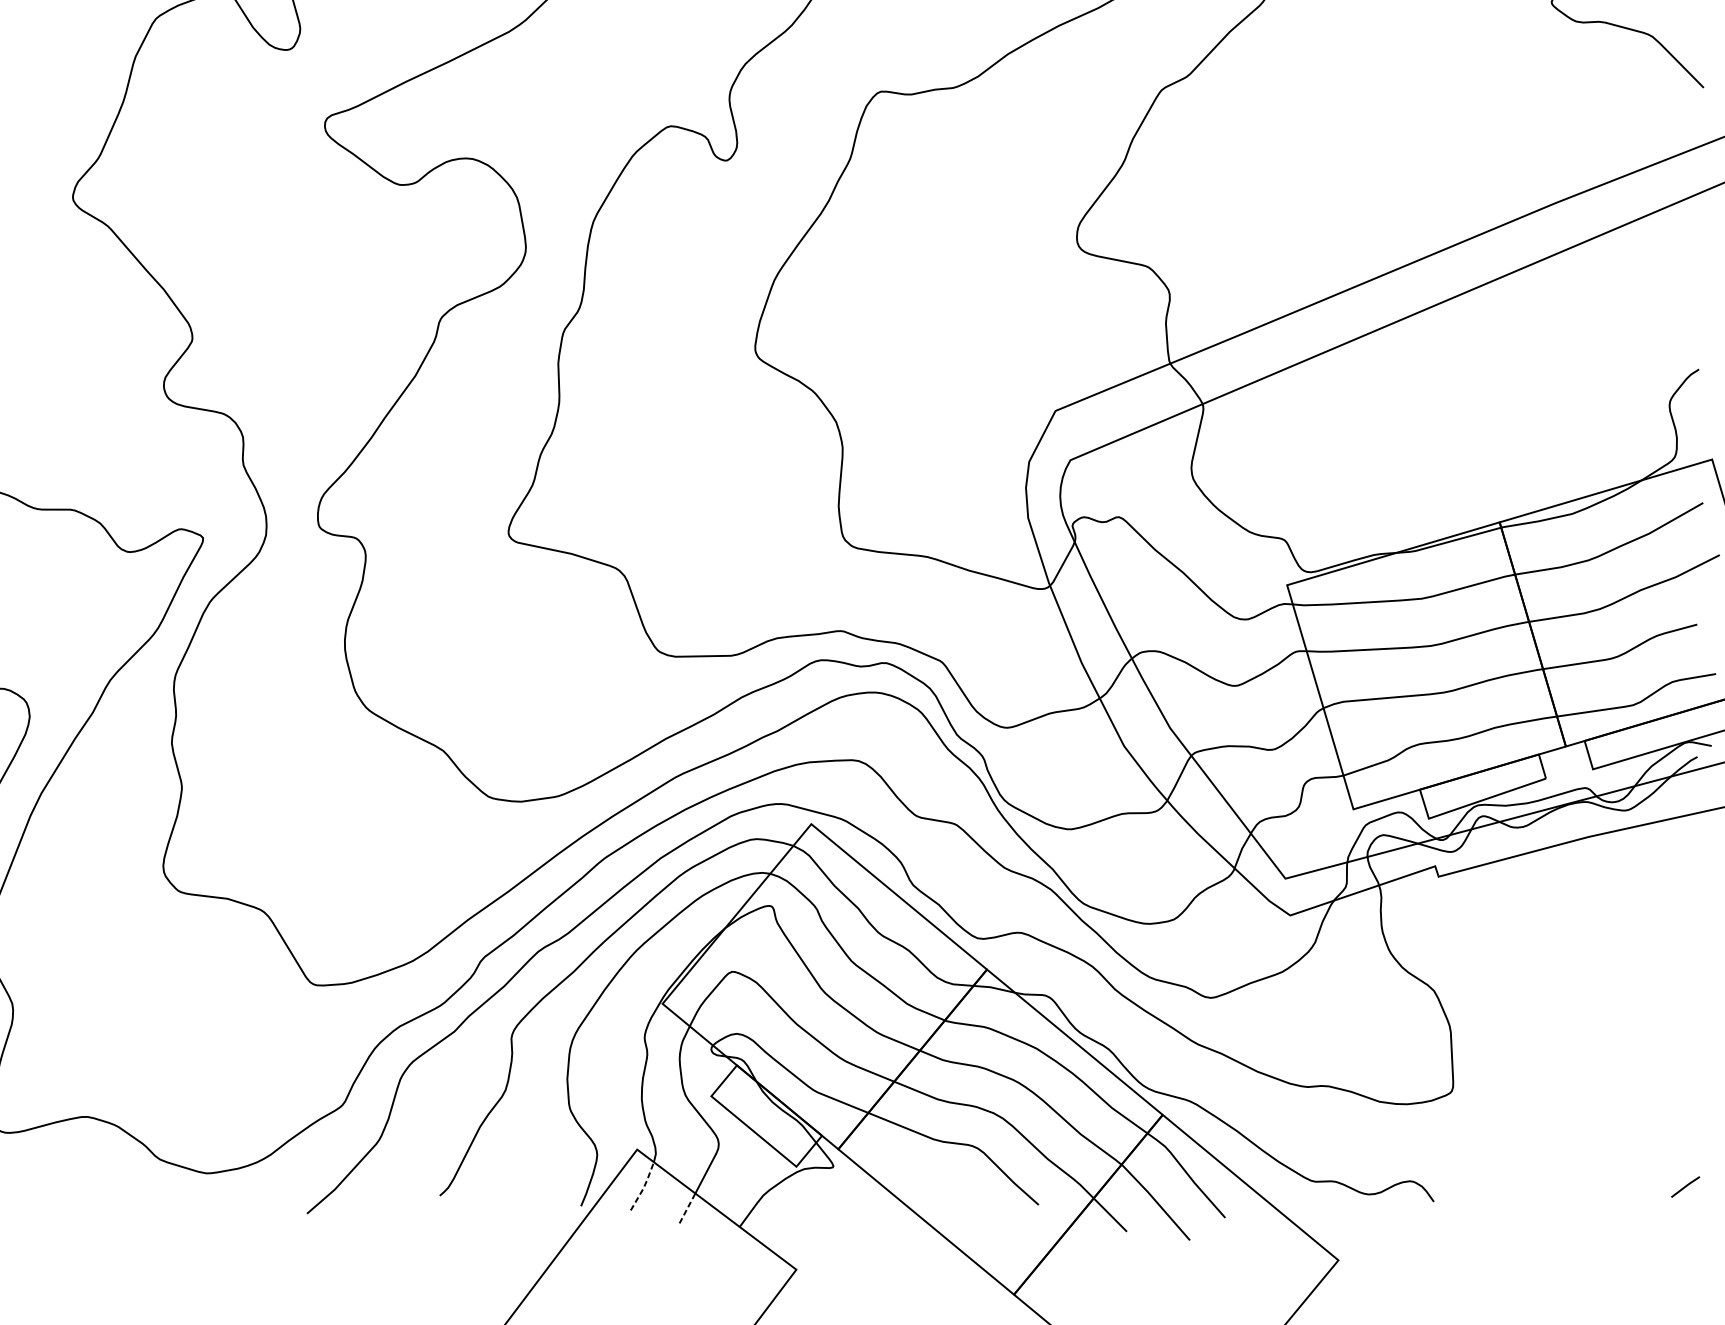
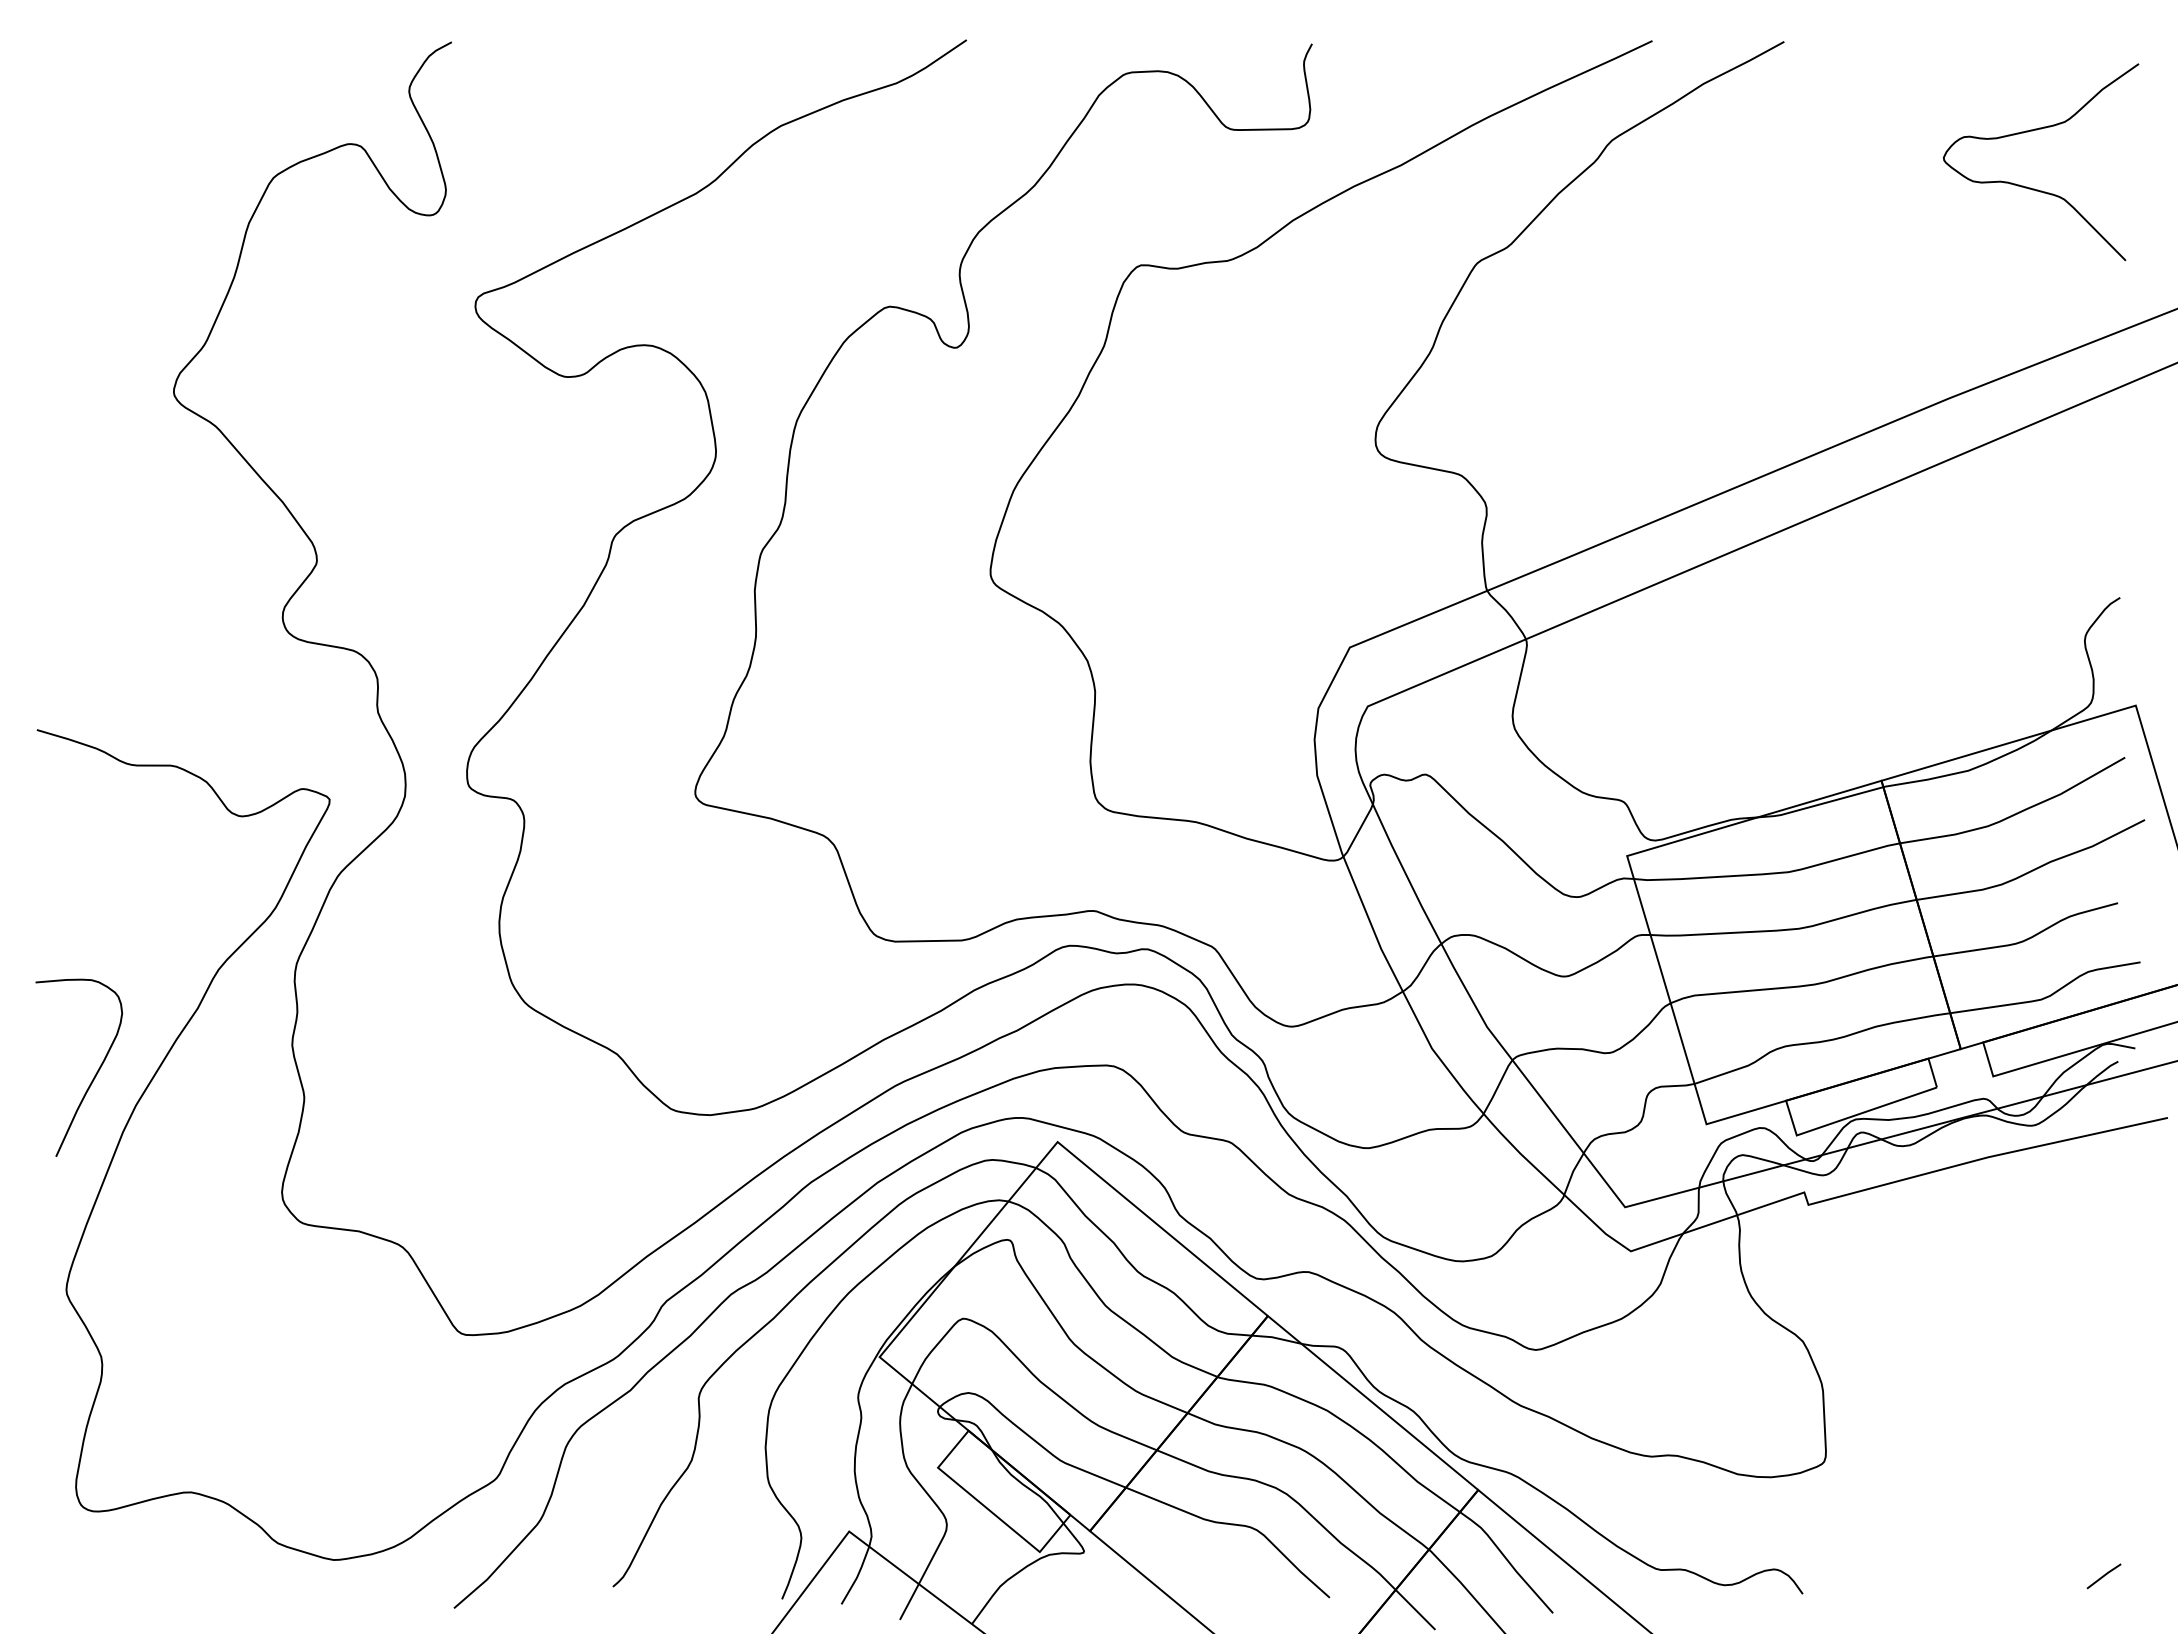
line: (644, 1187) -> (857, 1576), dashed -> solid
line: (687, 1208) -> (909, 1601), dashed -> solid

